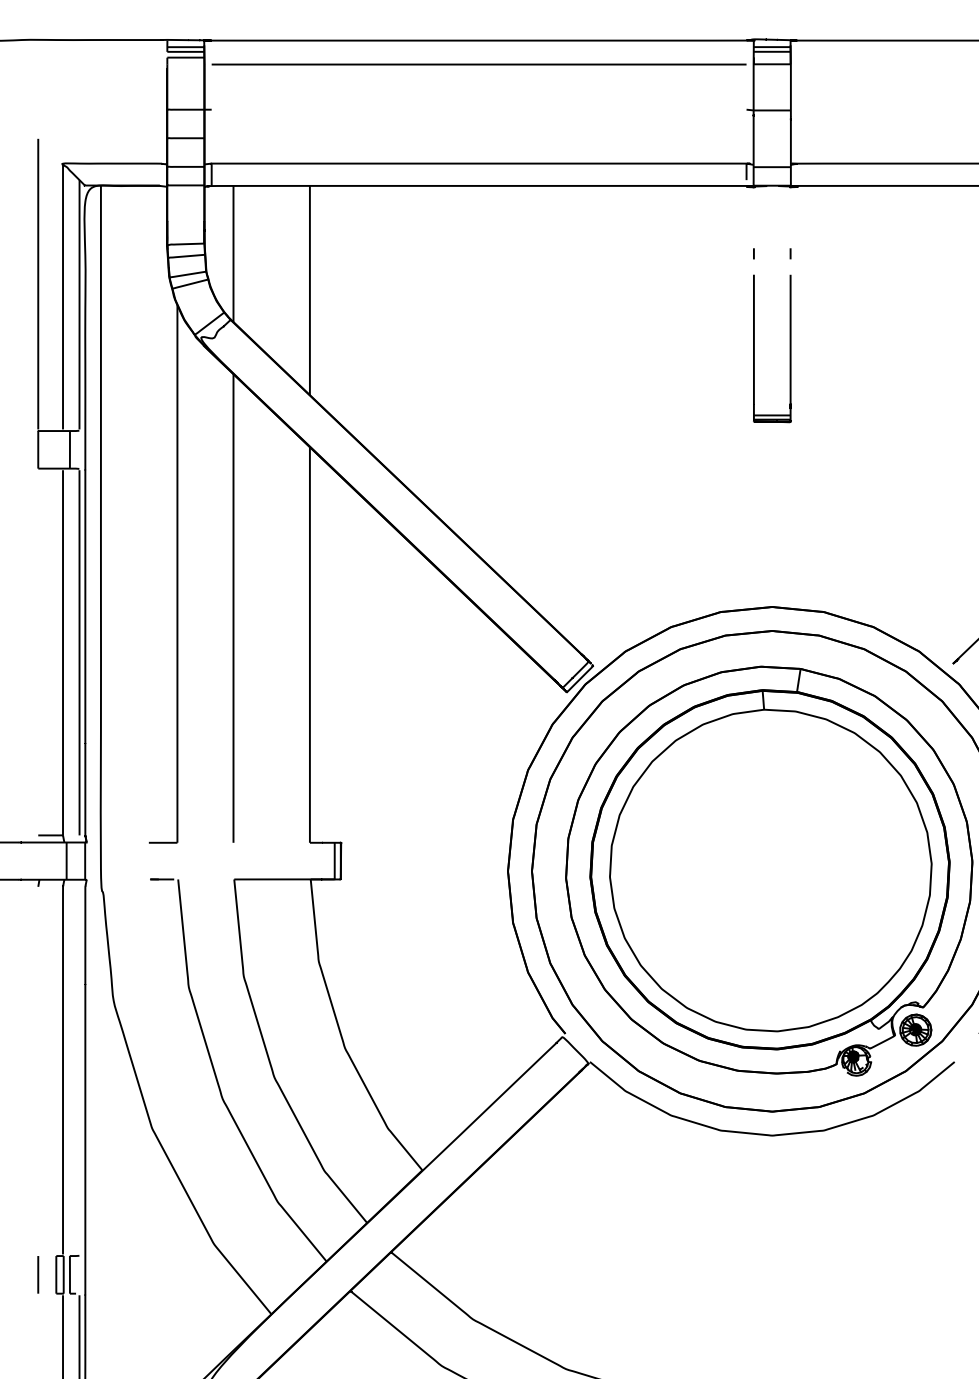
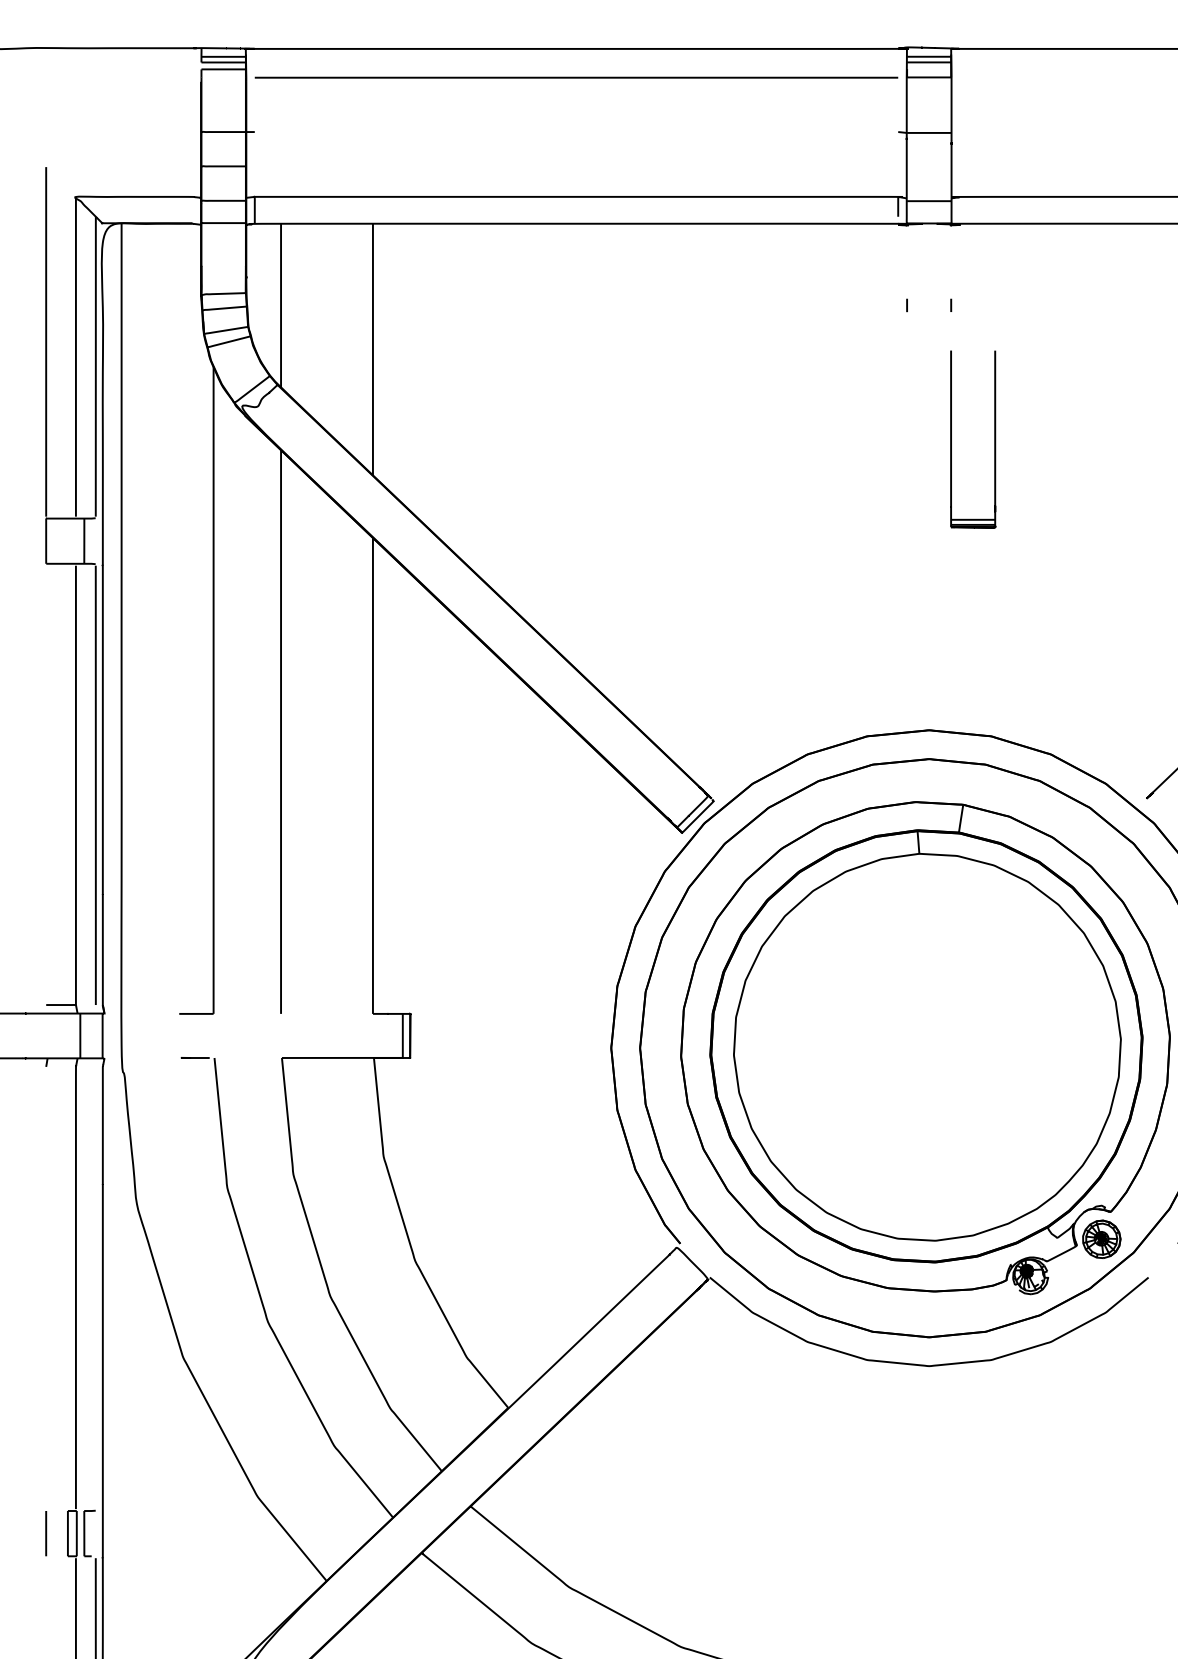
part: (790, 348) -> (994, 439), moved

